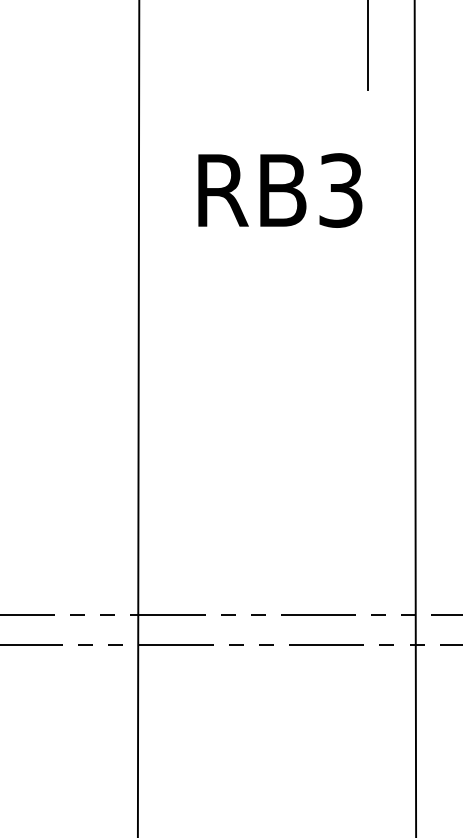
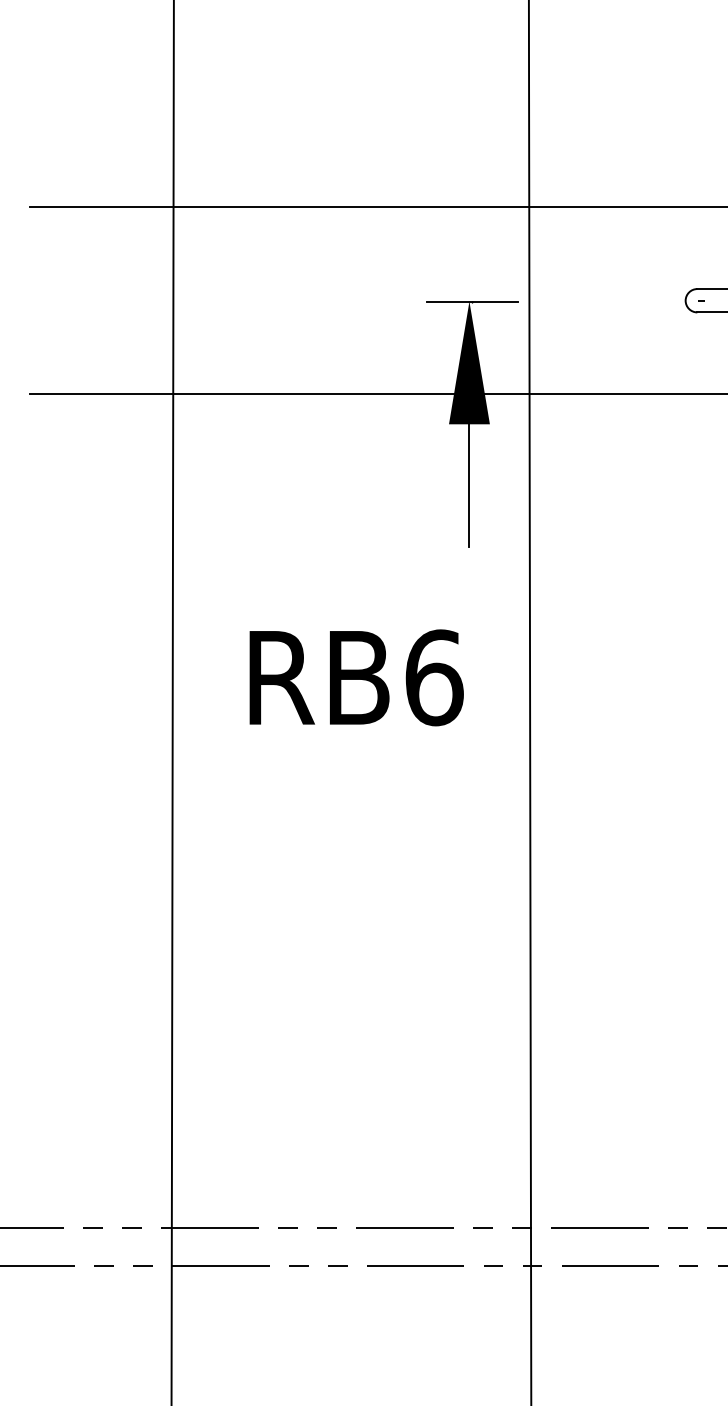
text: (341, 190) -> (434, 677), RB3 -> RB6

